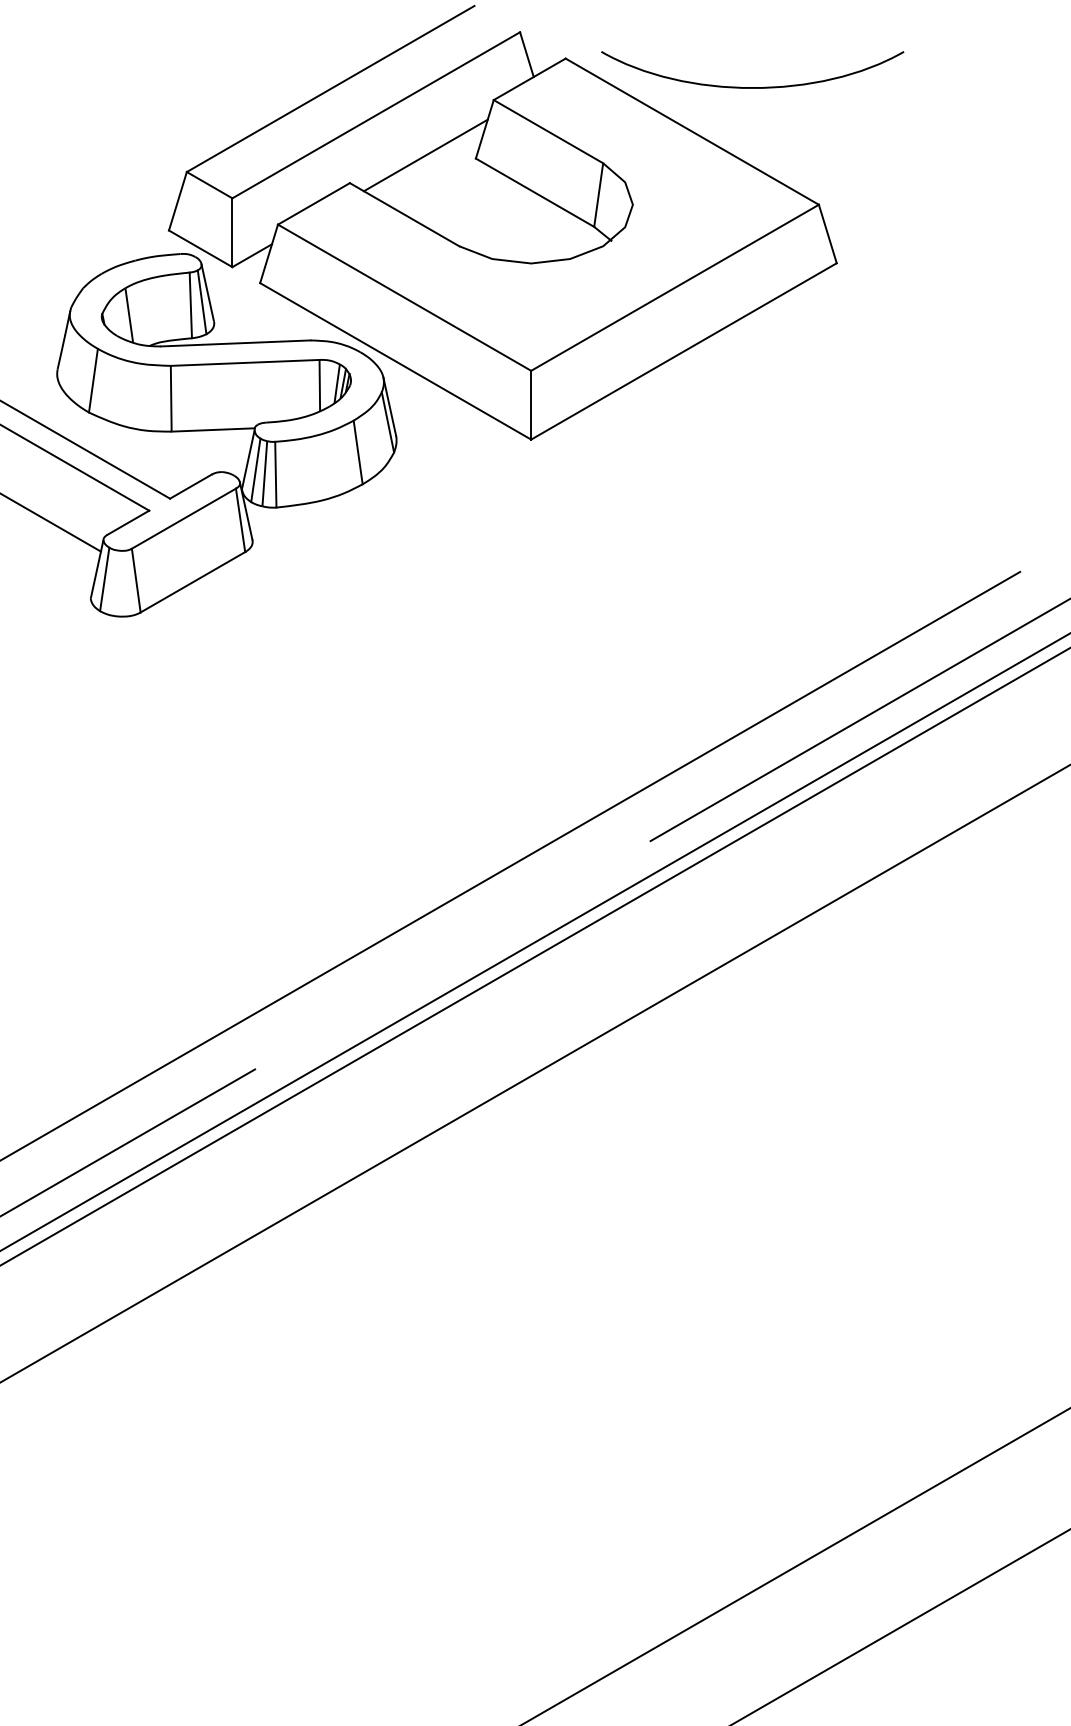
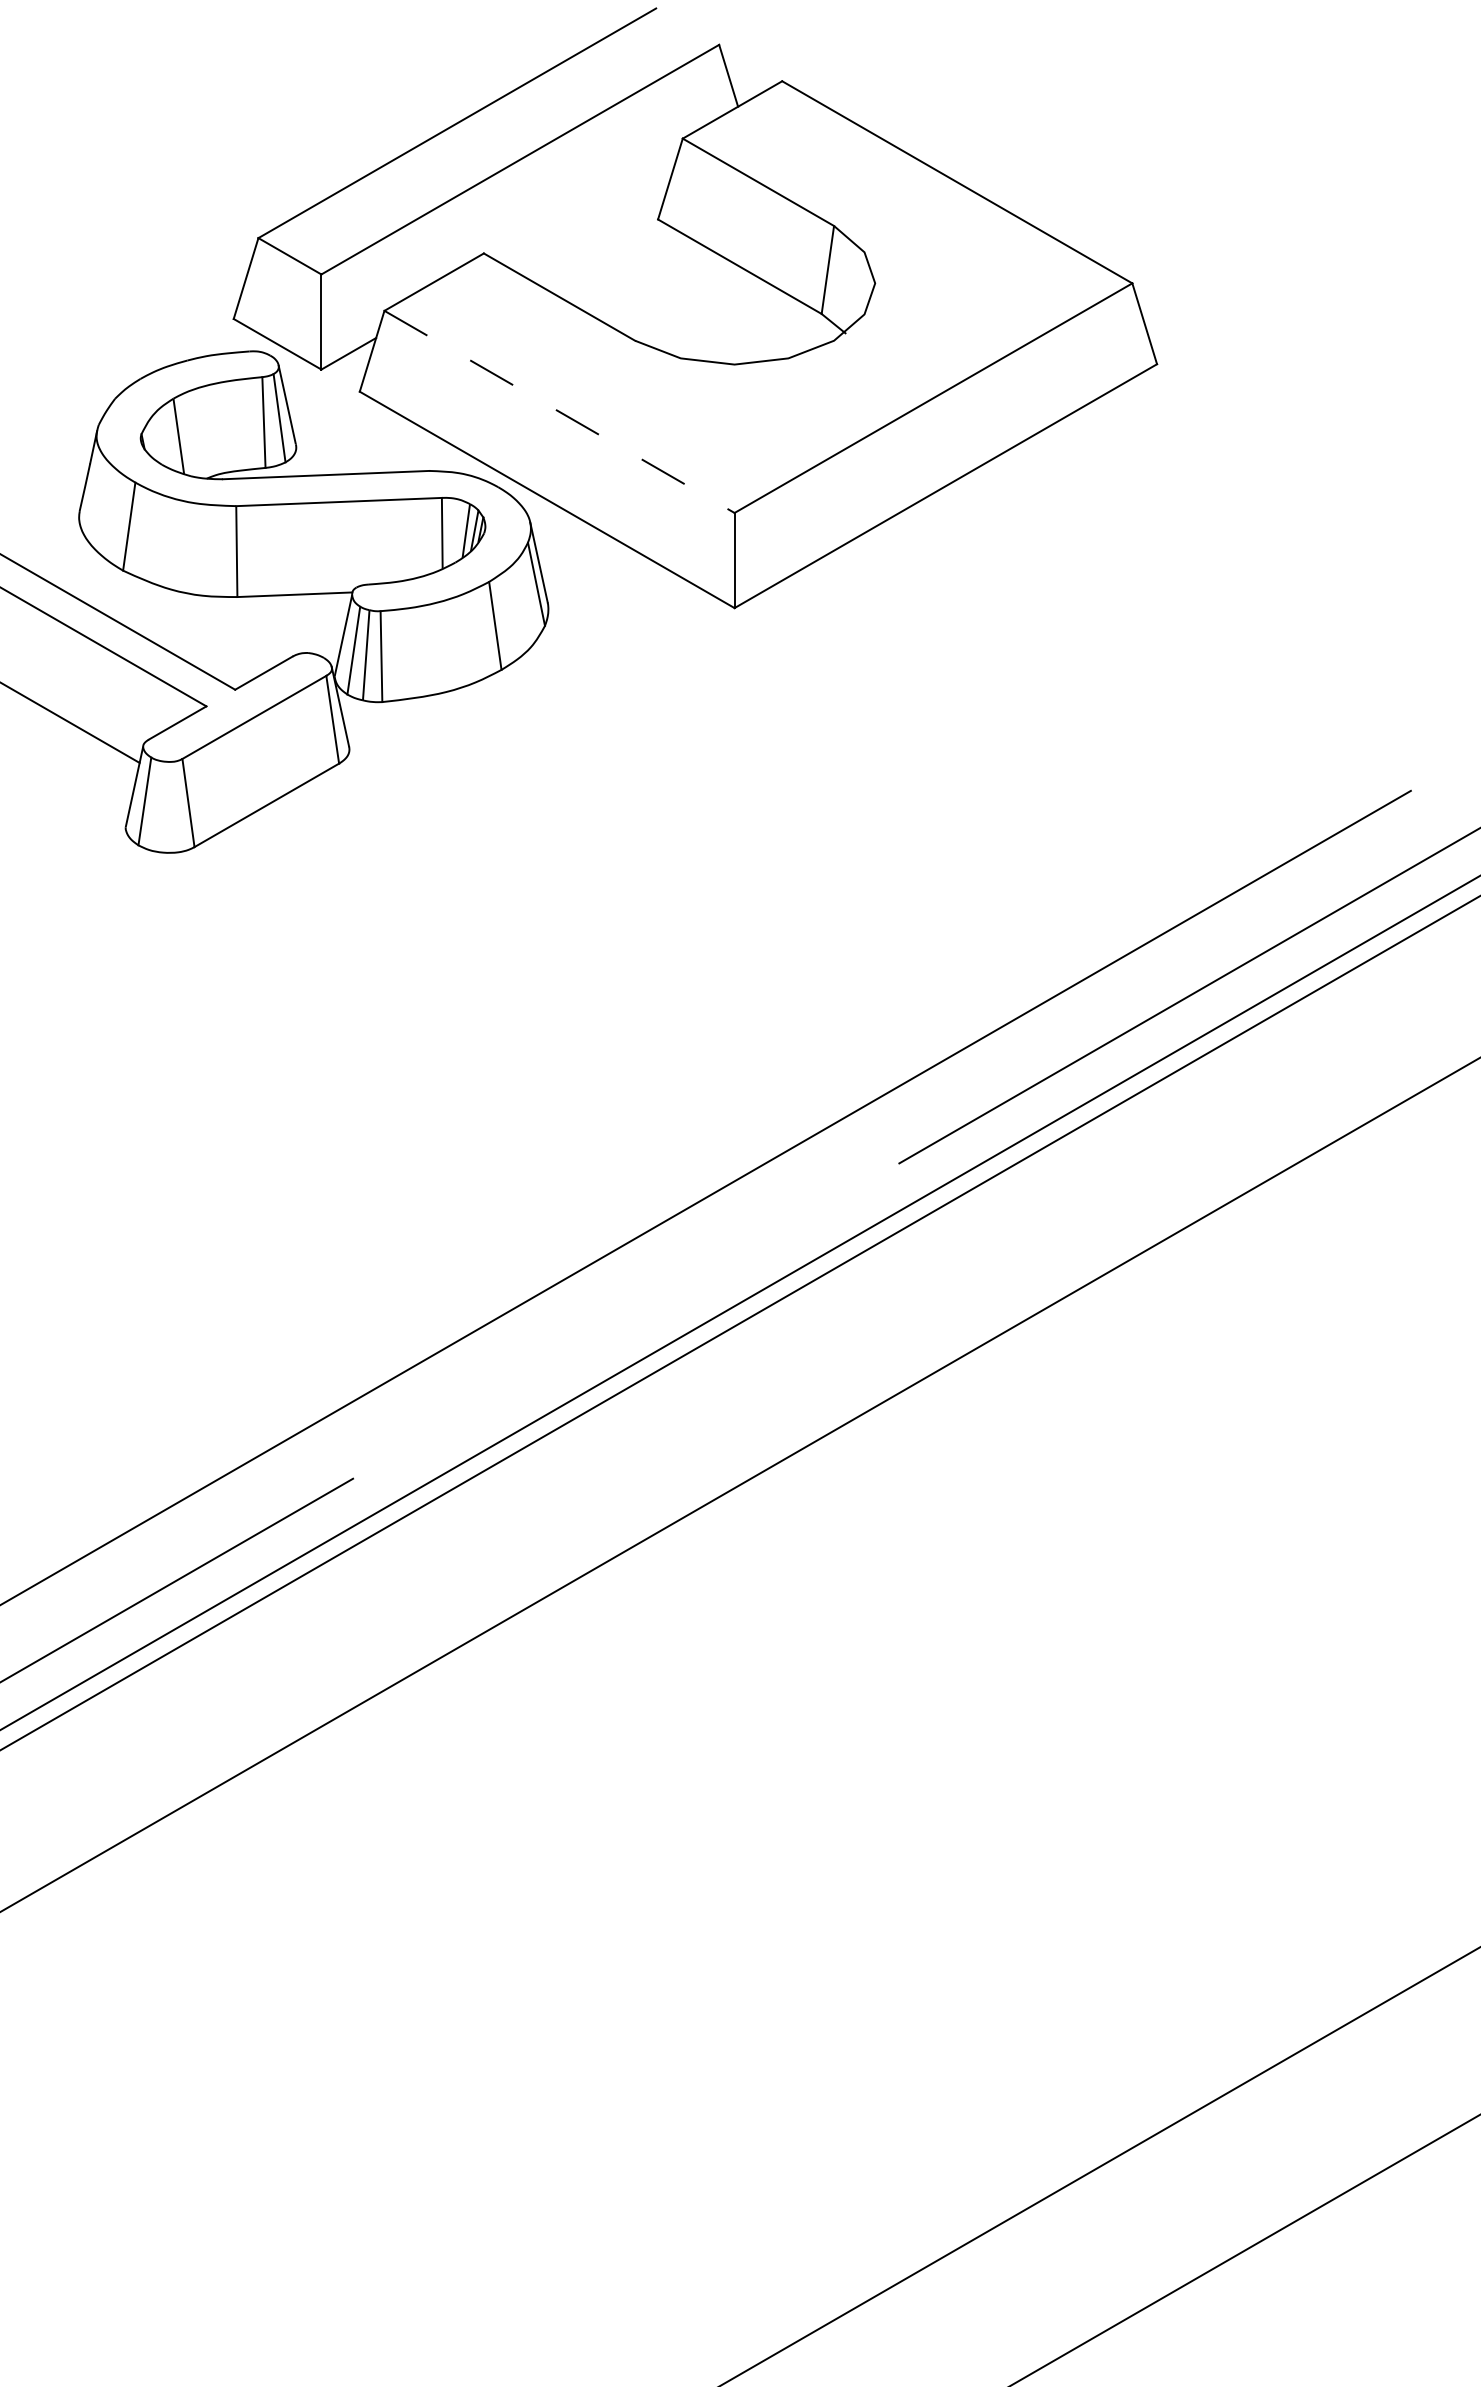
curve: (752, 87) -> (1040, 121), removed
line: (425, 155) -> (588, 215), removed
line: (405, 297) -> (560, 411), solid -> dashed

